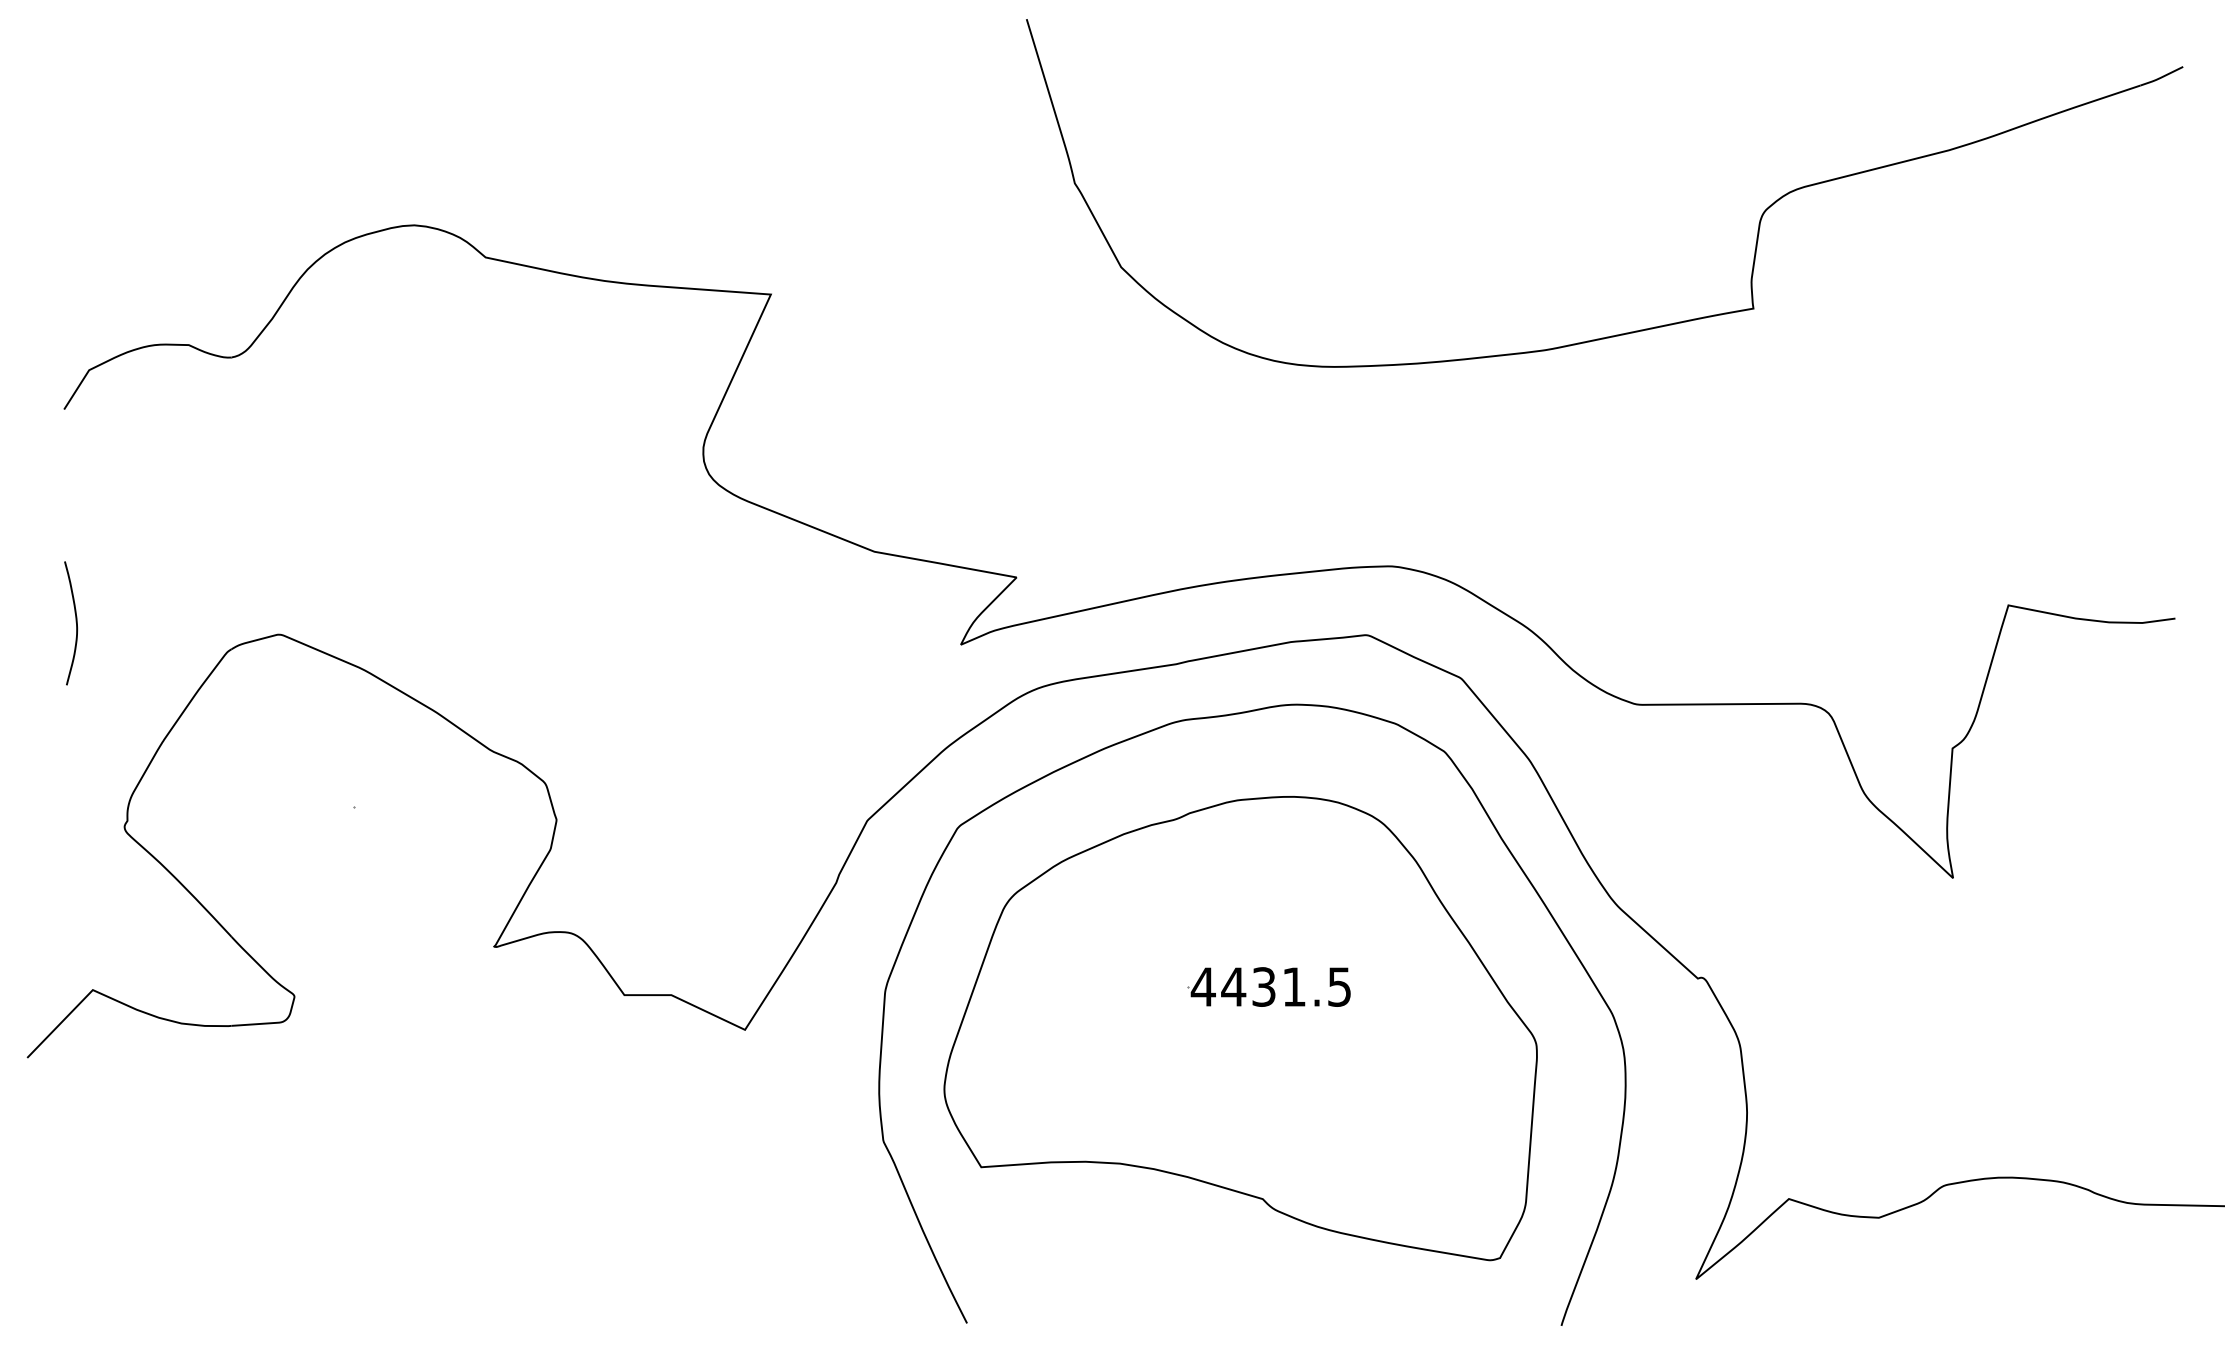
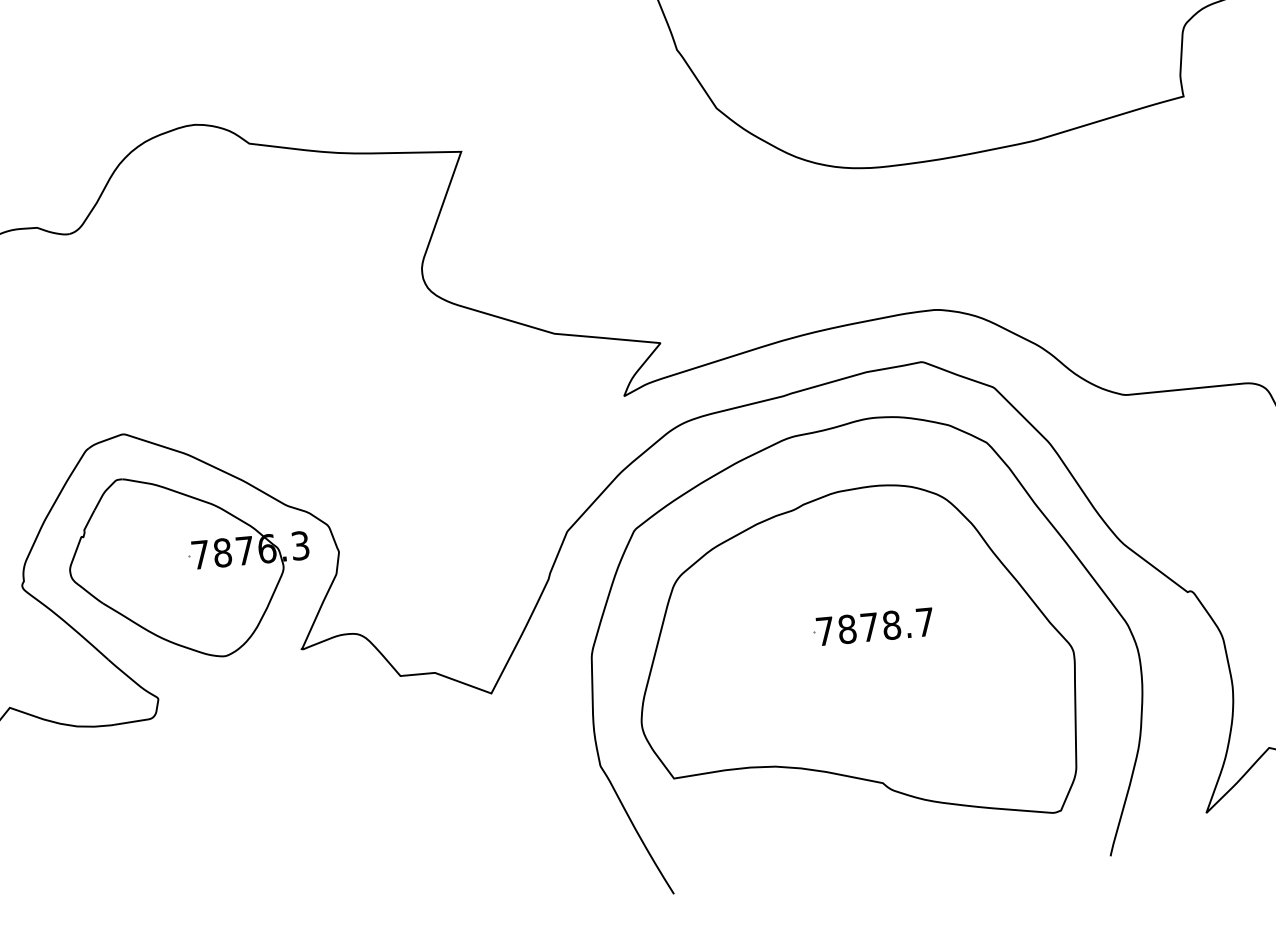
part: (353, 820) -> (189, 565), added
text: (1270, 986) -> (874, 626), 4431.5 -> 7878.7

